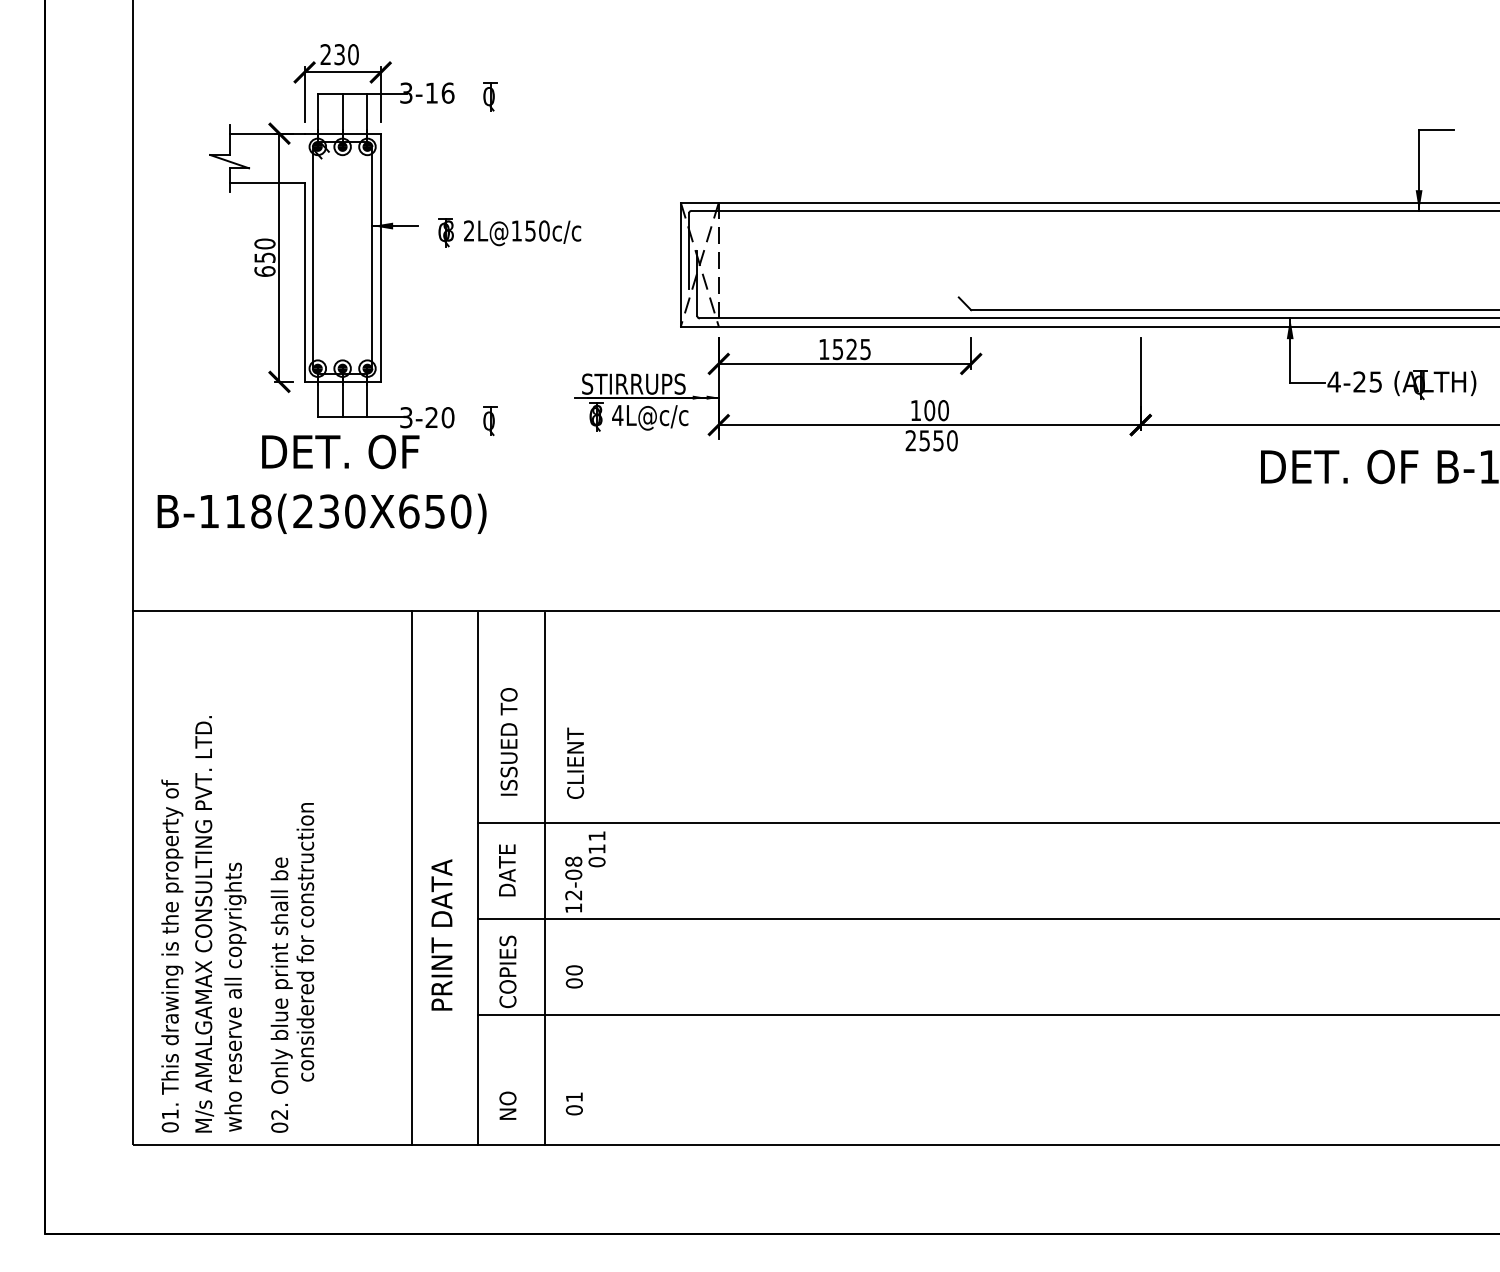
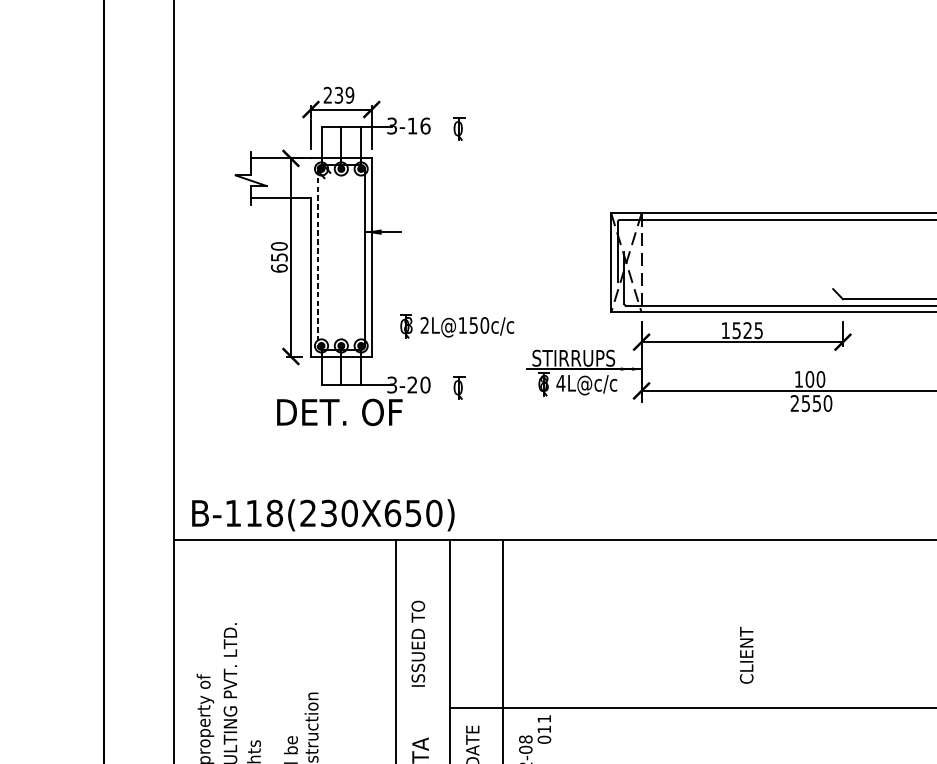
text: (353, 54) -> (350, 95), 230 -> 239
part: (509, 232) -> (456, 326), moved
line: (312, 257) -> (317, 257), solid -> dashed
text: (321, 513) -> (322, 515), moved
text: (508, 741) -> (417, 643), moved
text: (575, 762) -> (746, 654), moved

